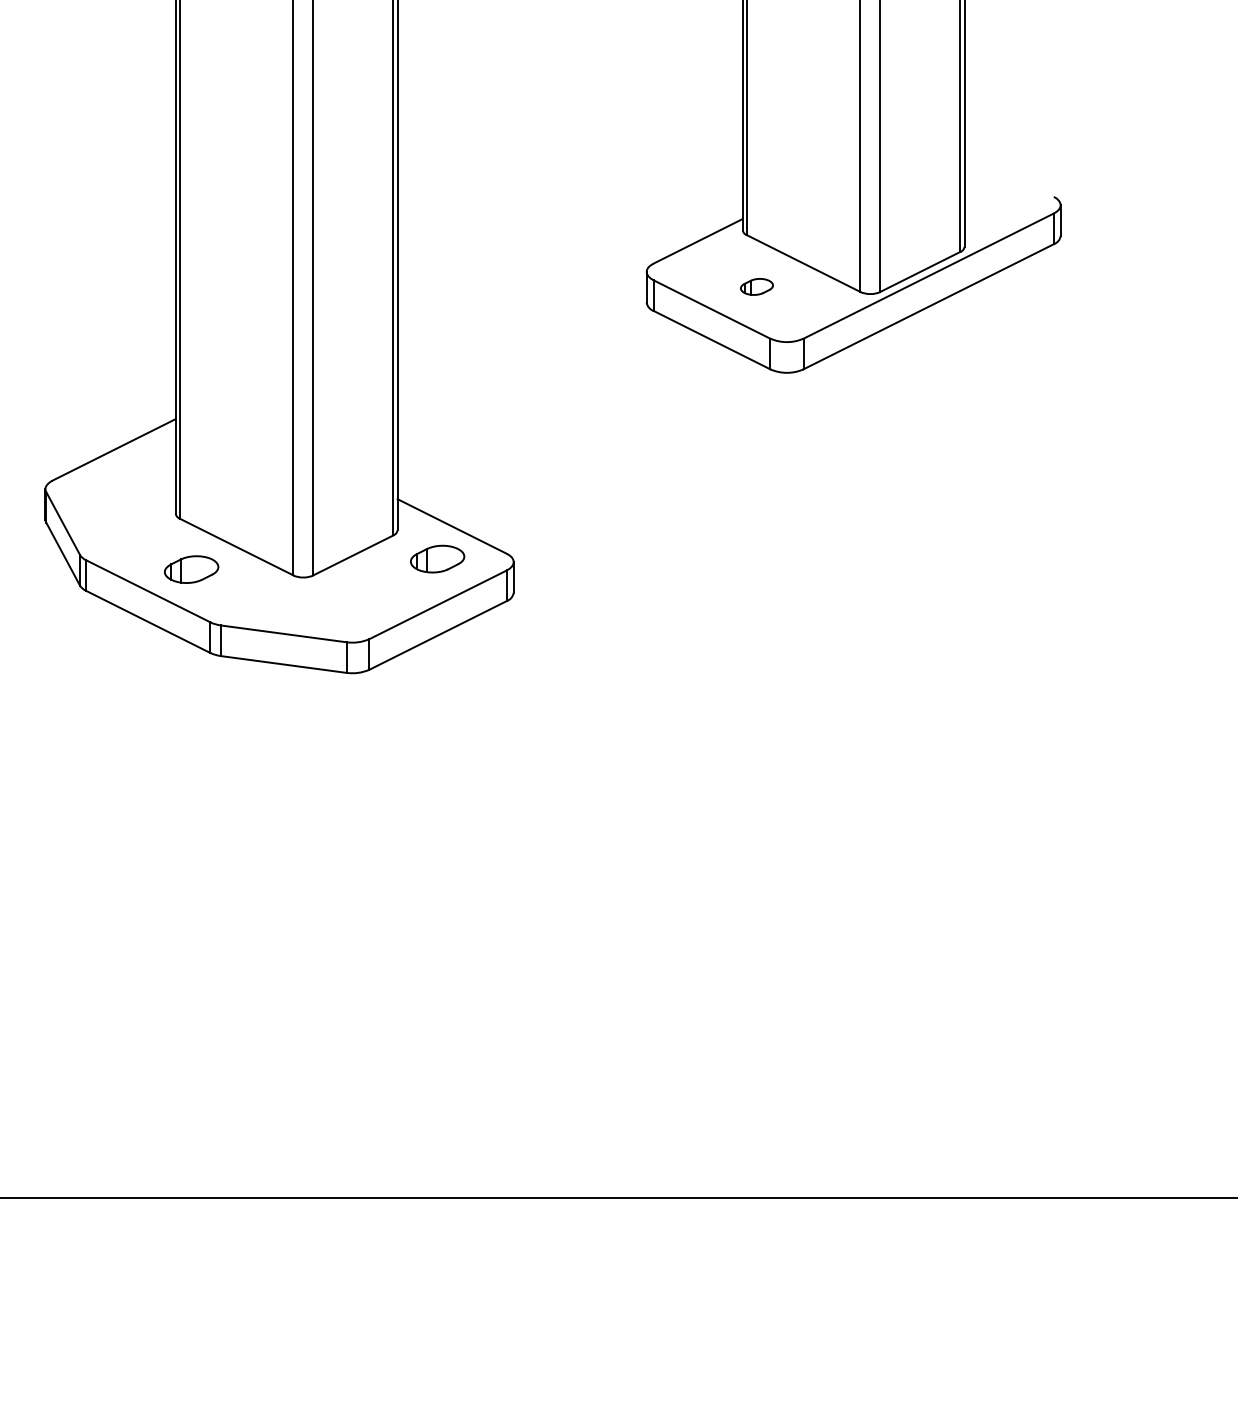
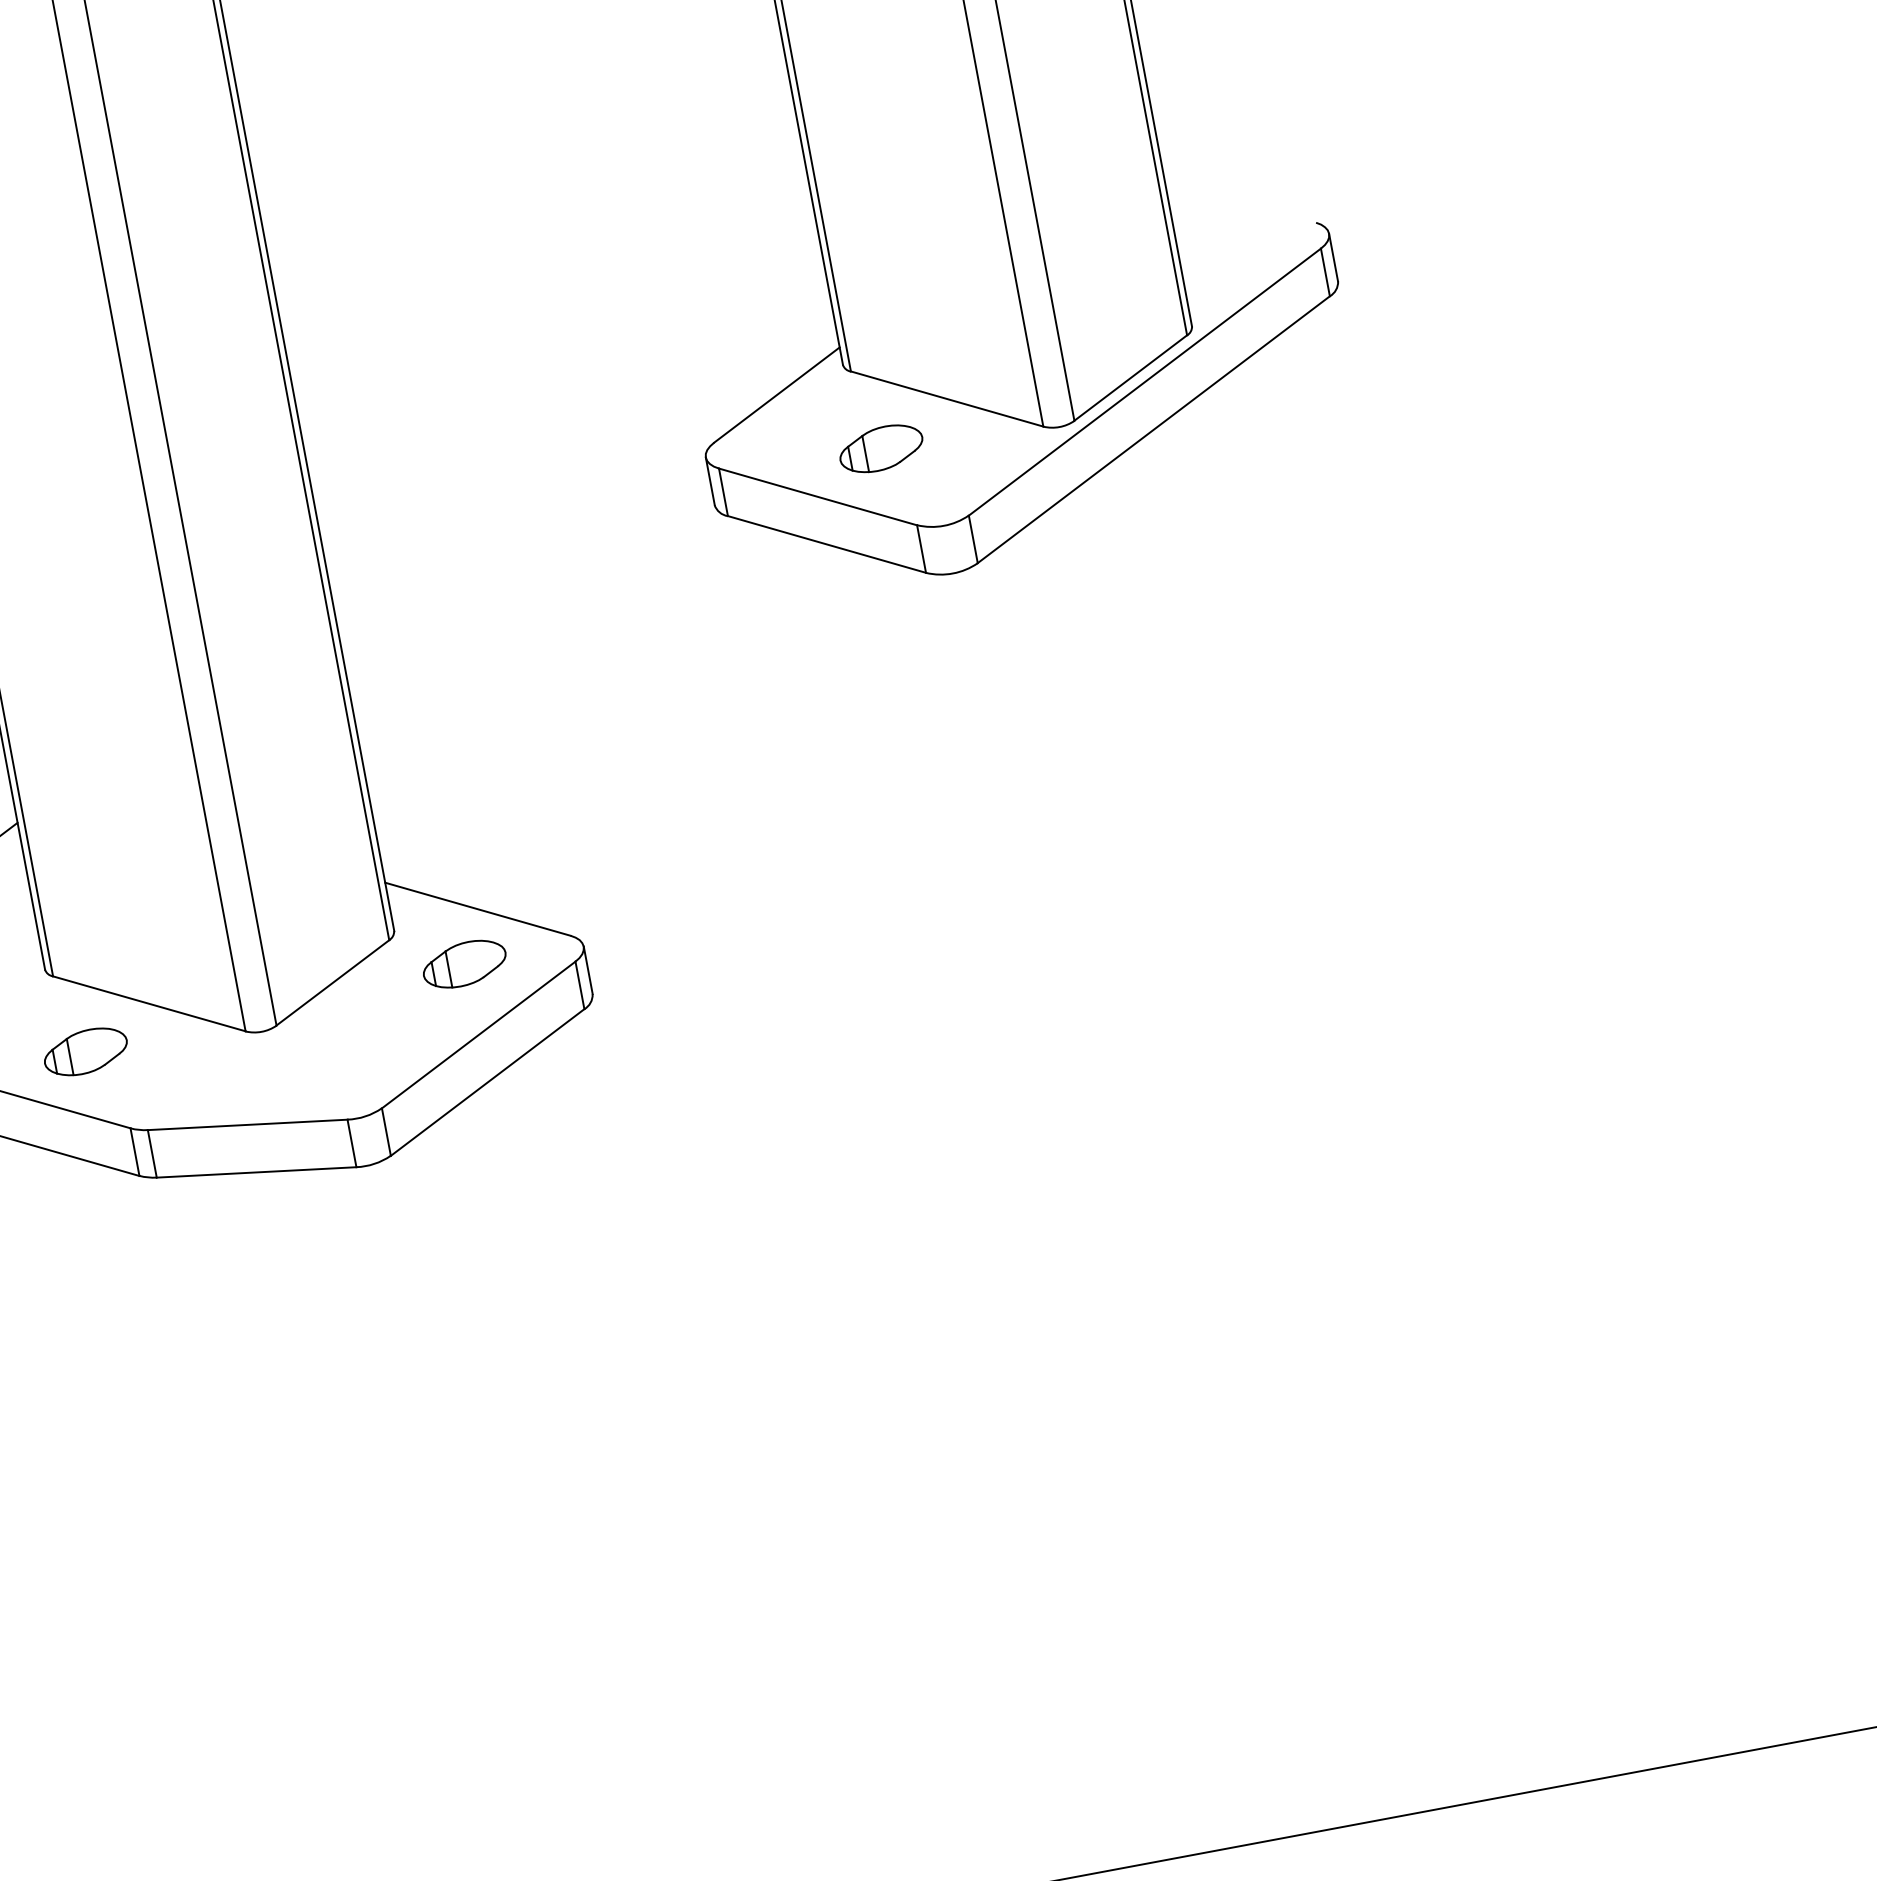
part: (756, 286) -> (880, 448), size x1.67

